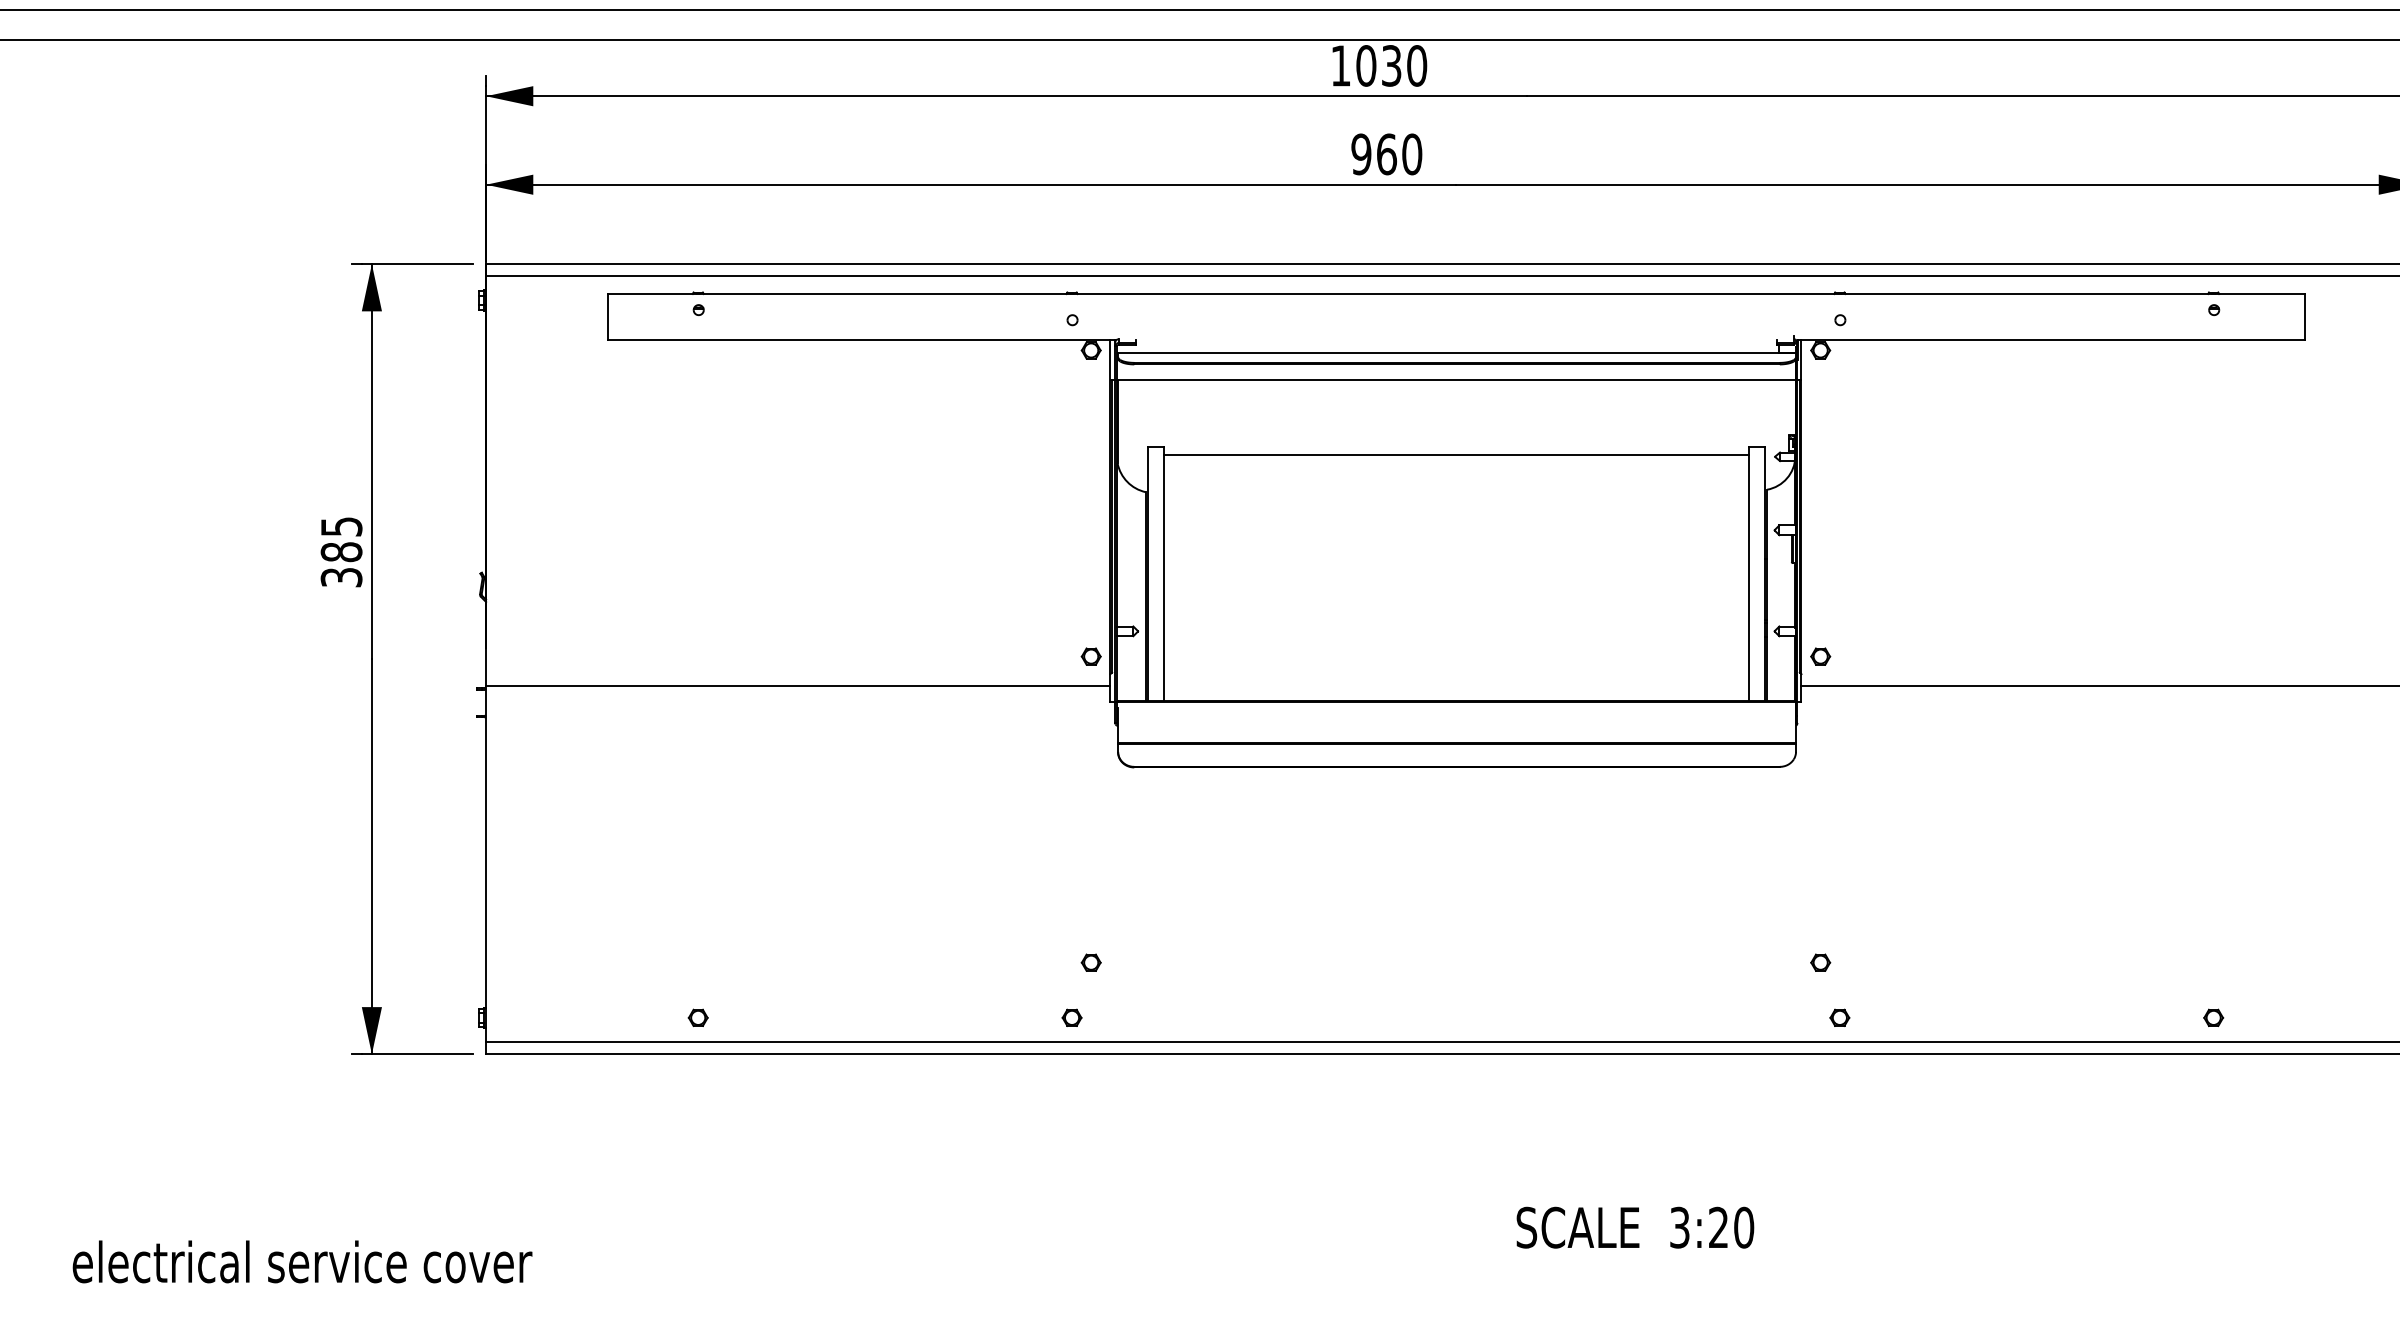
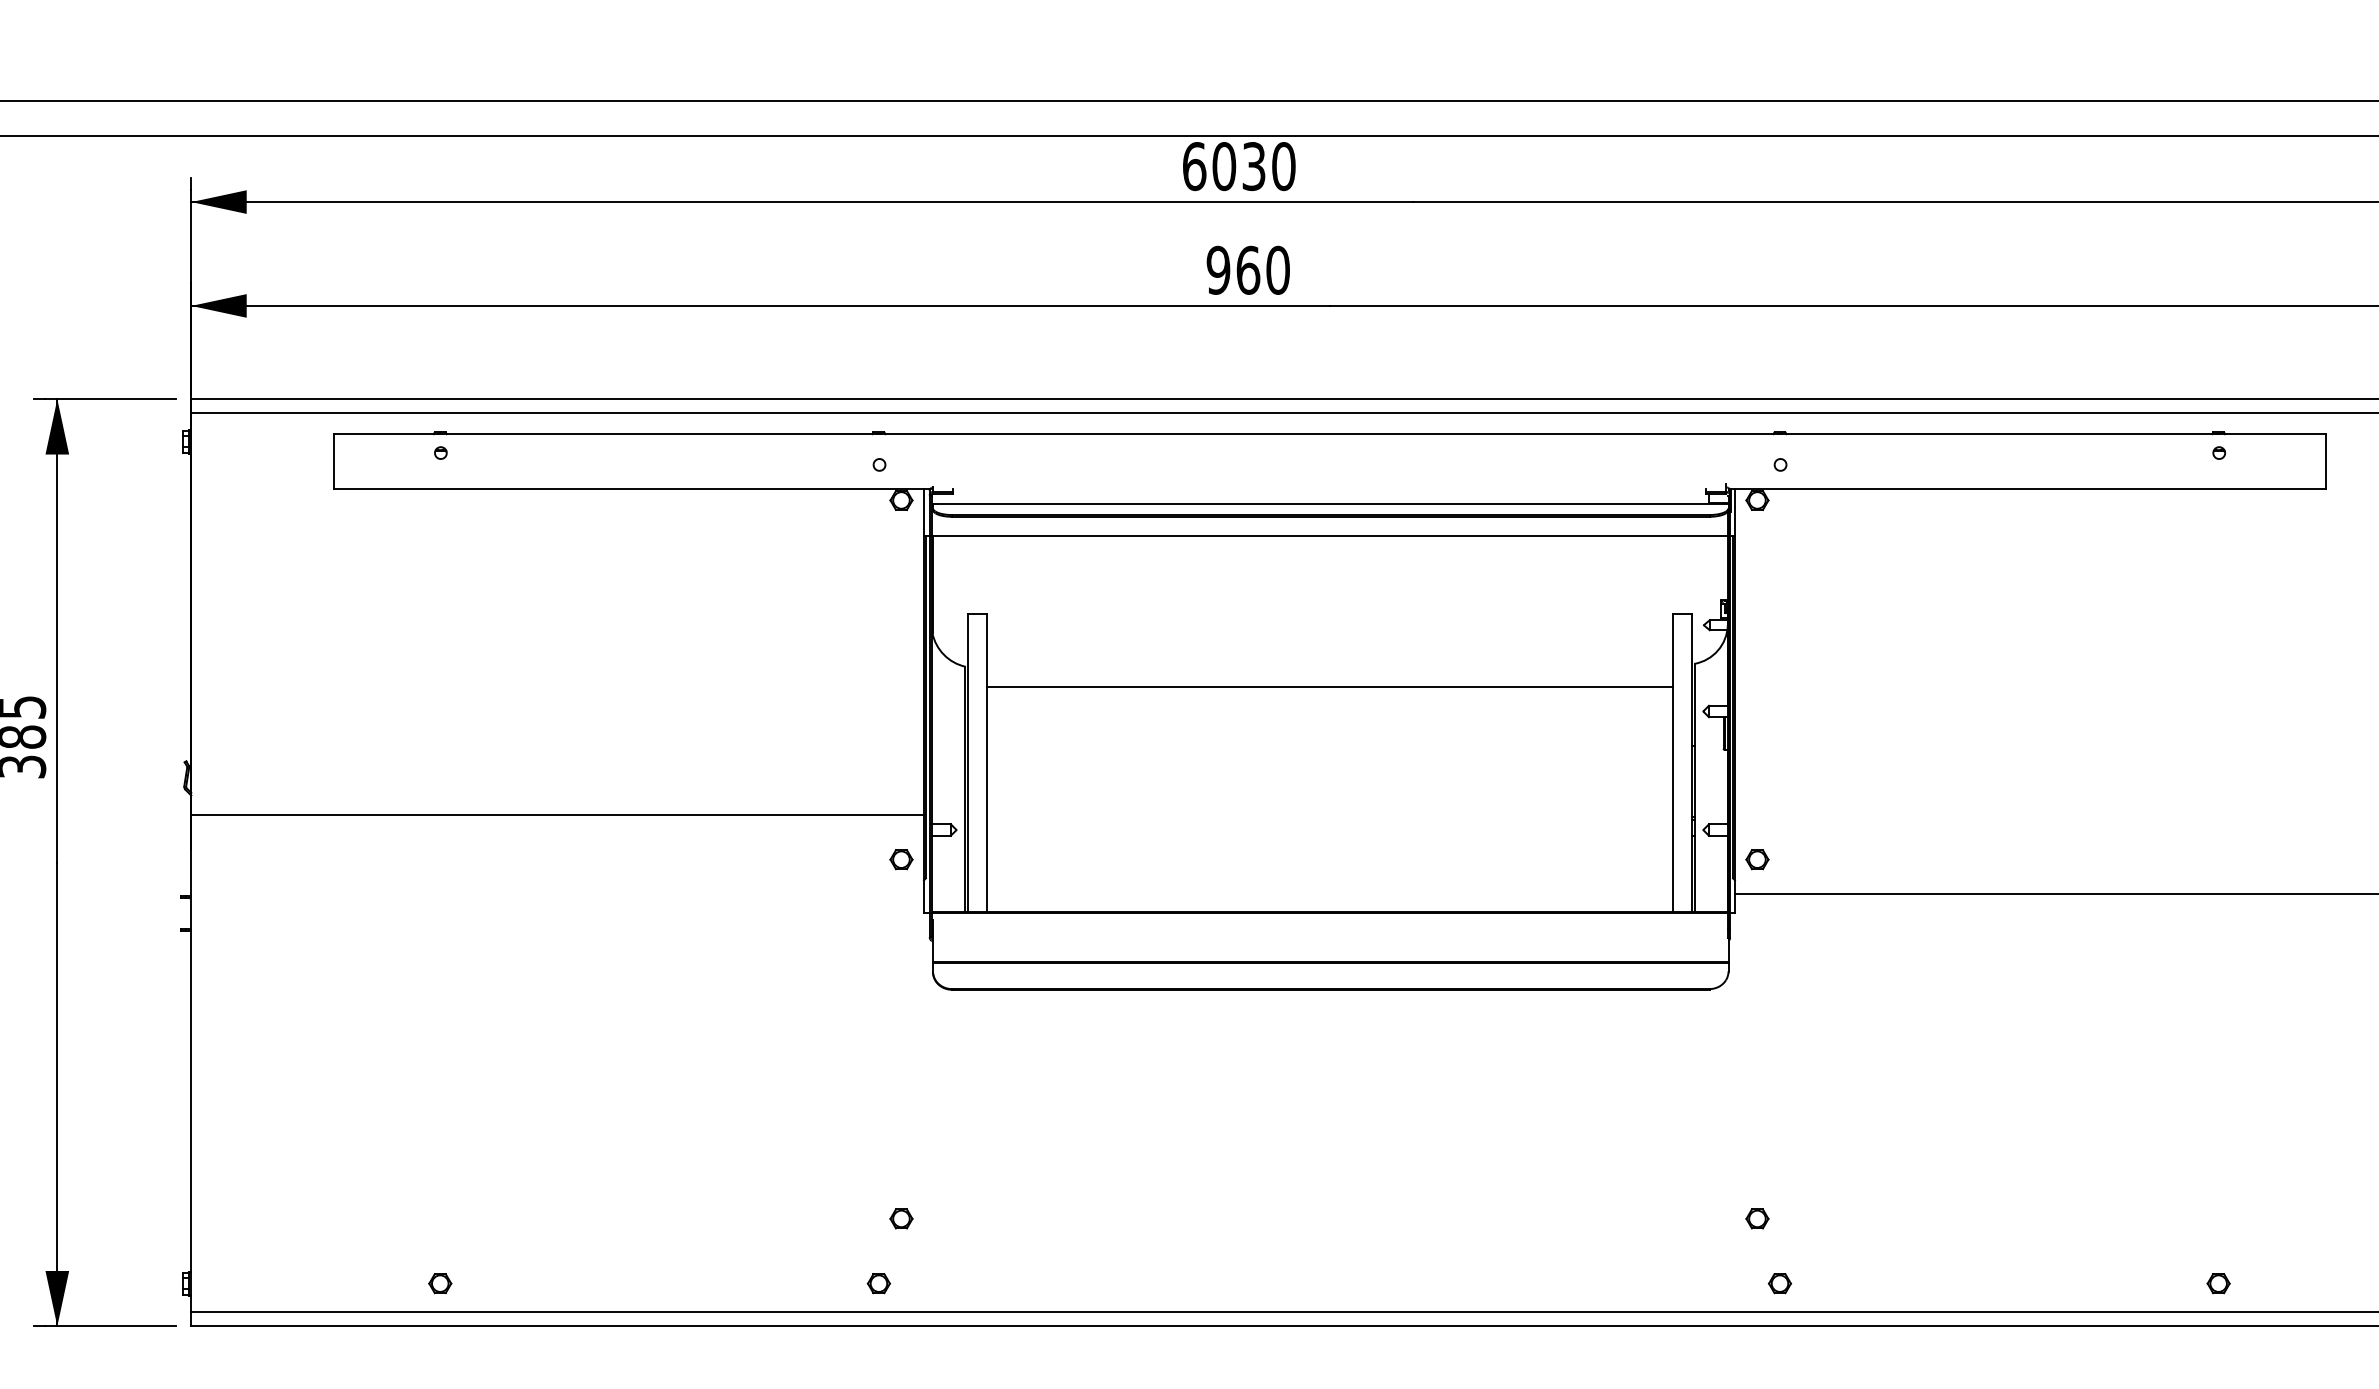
text: (1341, 65) -> (1195, 166), 1030 -> 6030
line: (1455, 455) -> (1328, 687), moved
line: (798, 685) -> (557, 814), moved

